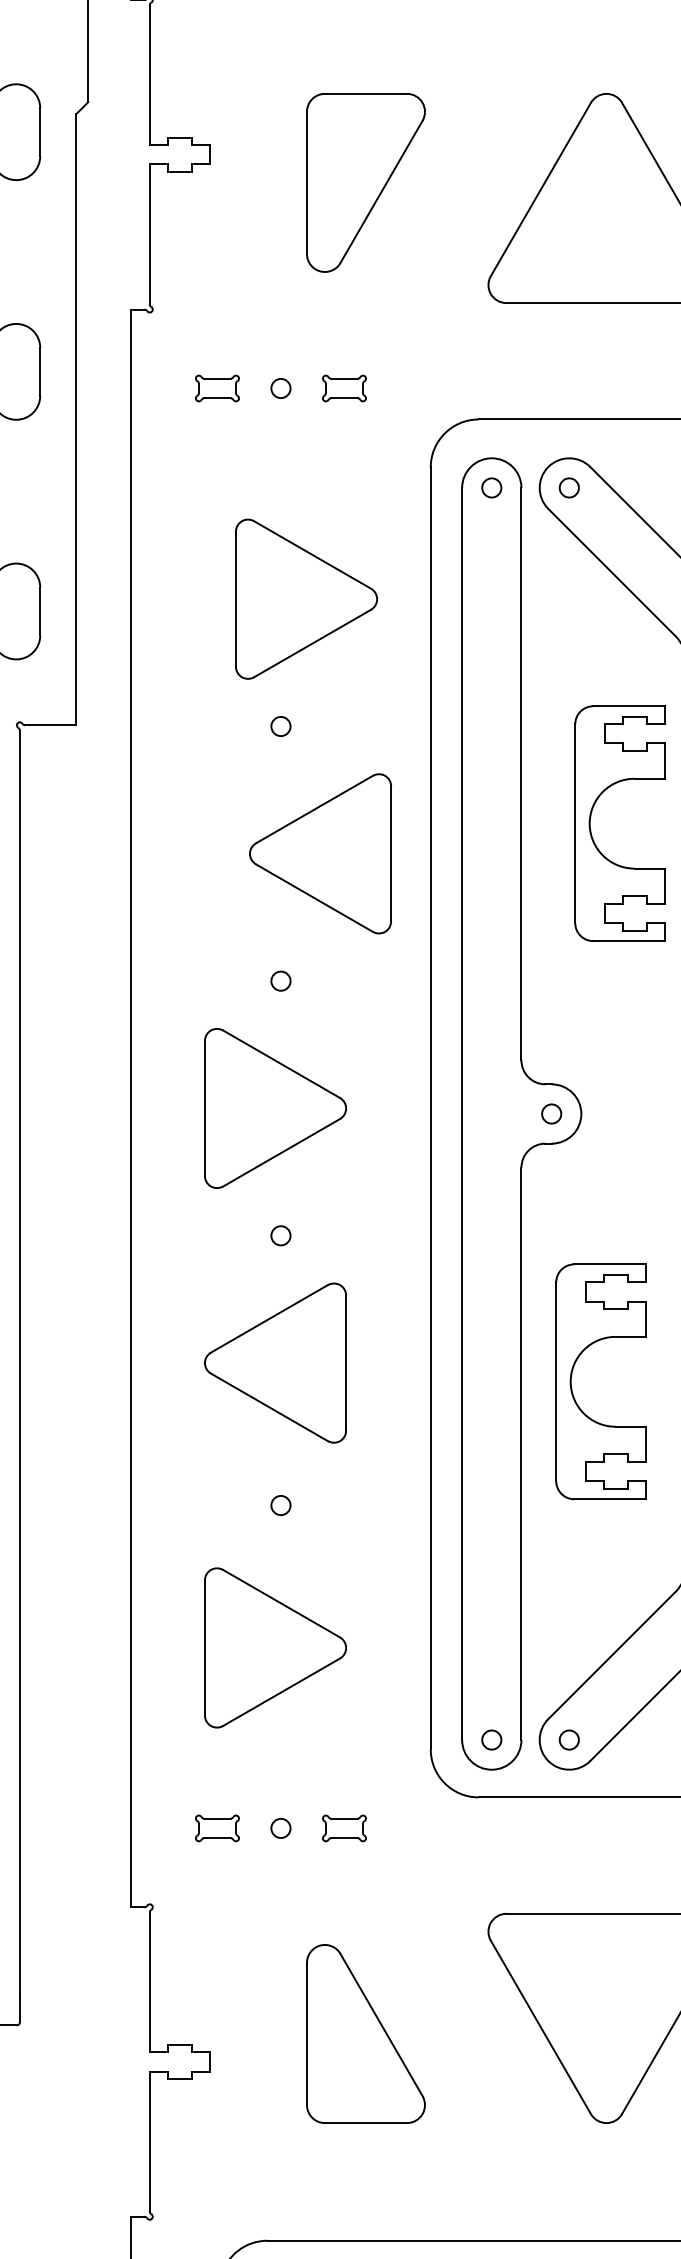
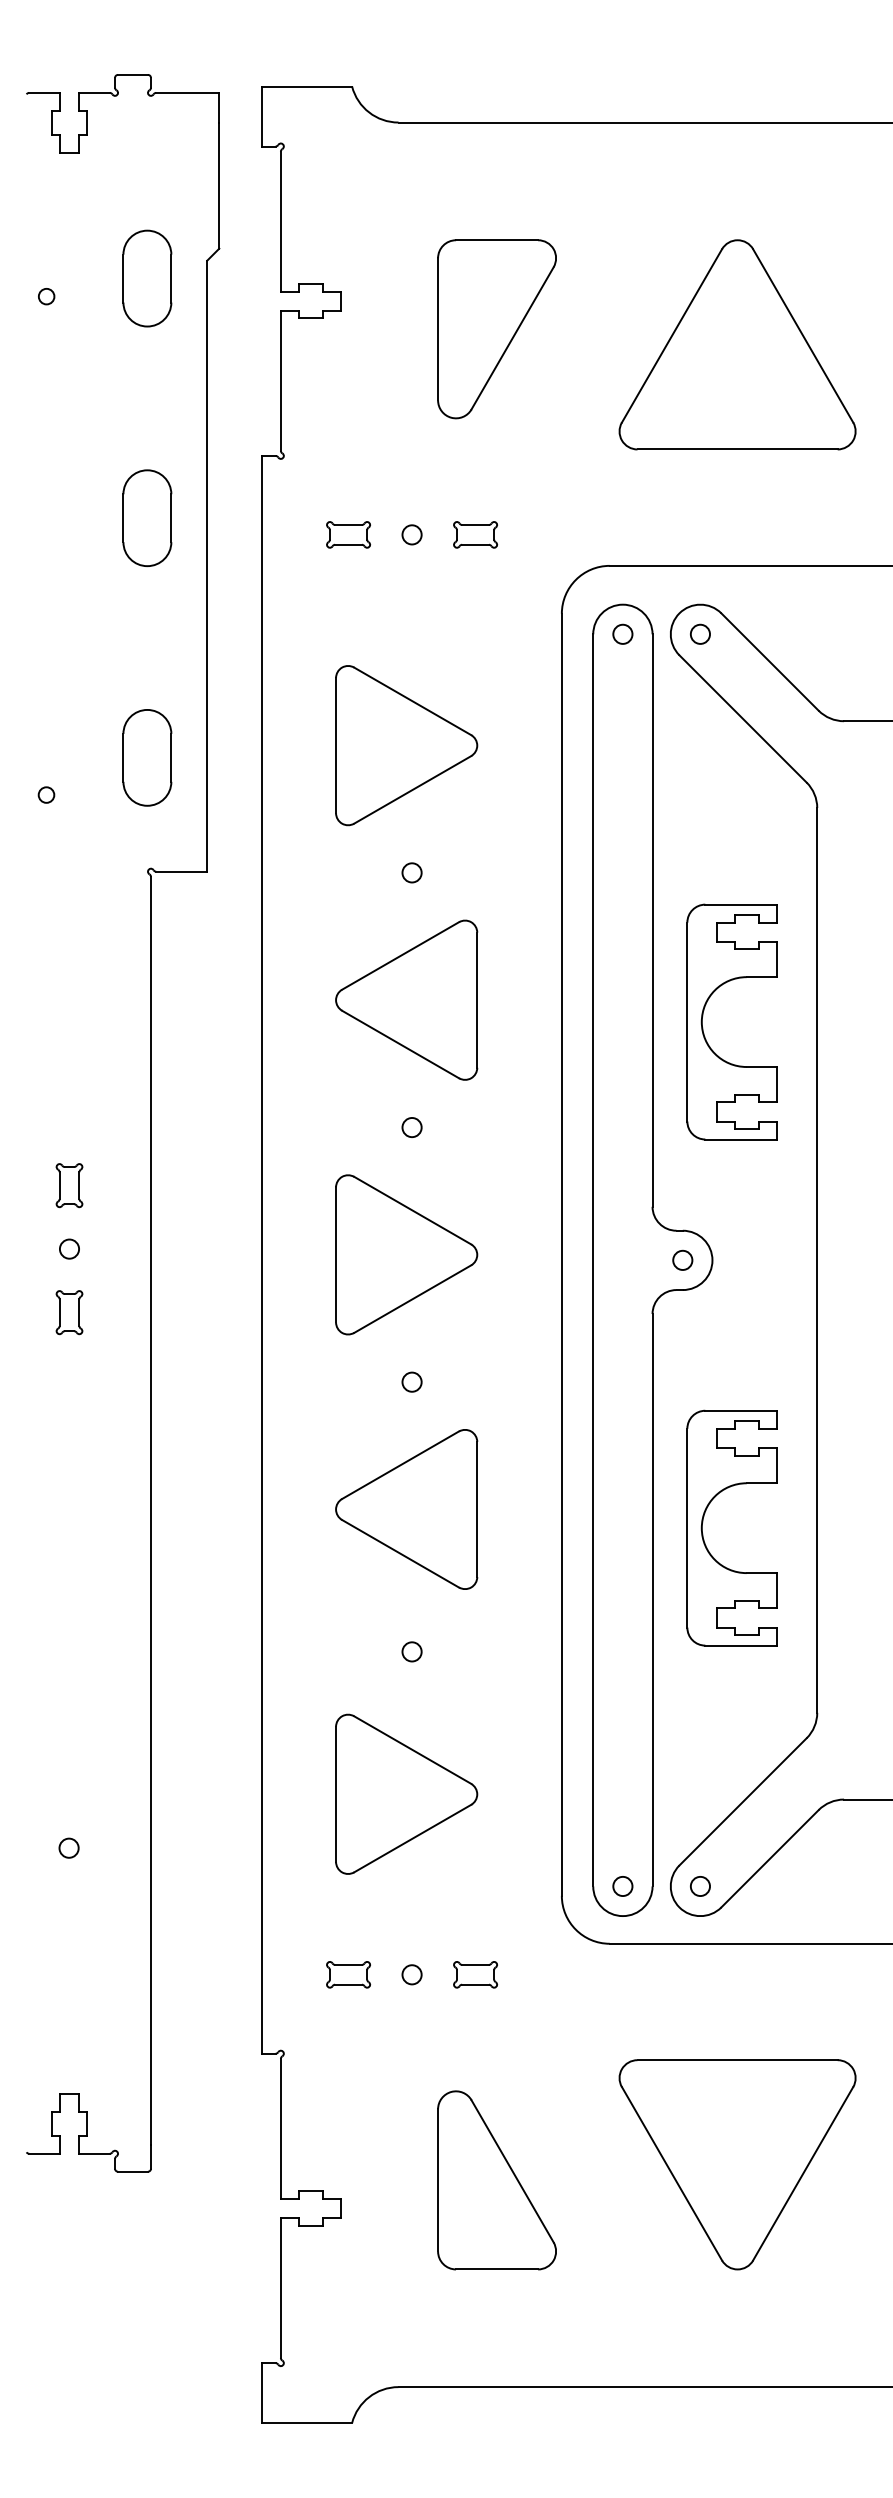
part: (306, 599) -> (406, 745), moved
part: (591, 818) -> (703, 1016), moved
part: (320, 853) -> (406, 999), moved

